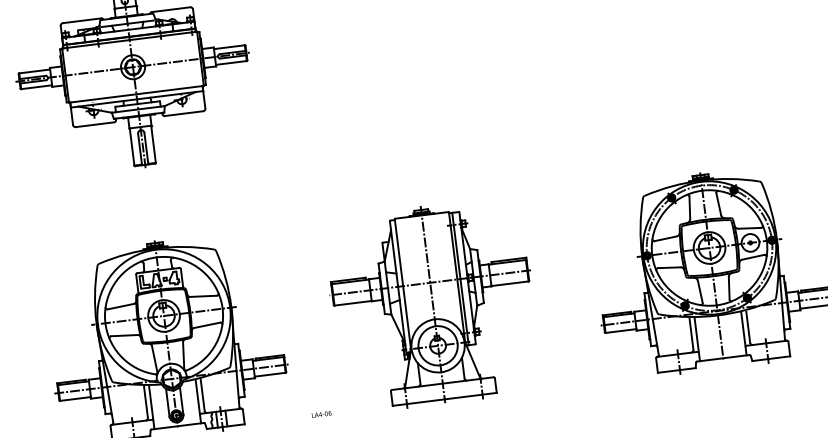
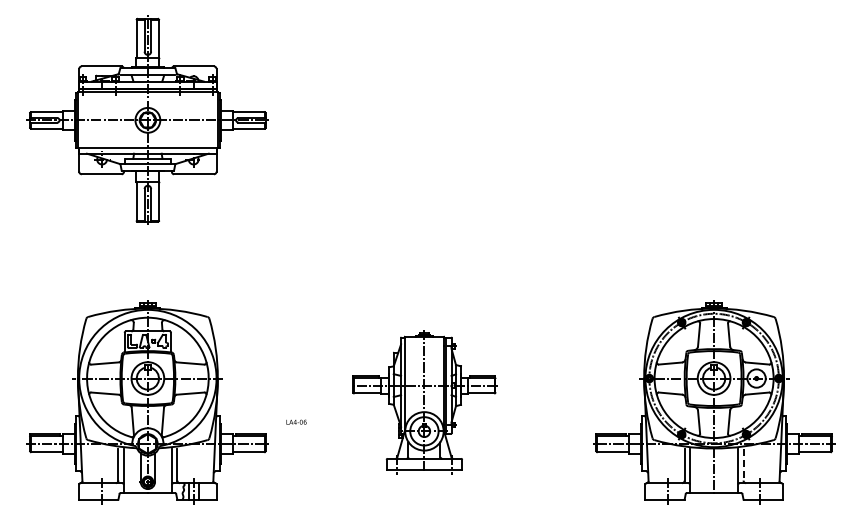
part: (433, 304) -> (424, 401), size x0.7
line: (748, 328) -> (743, 465), solid -> dashed
text: (321, 413) -> (296, 421), moved

